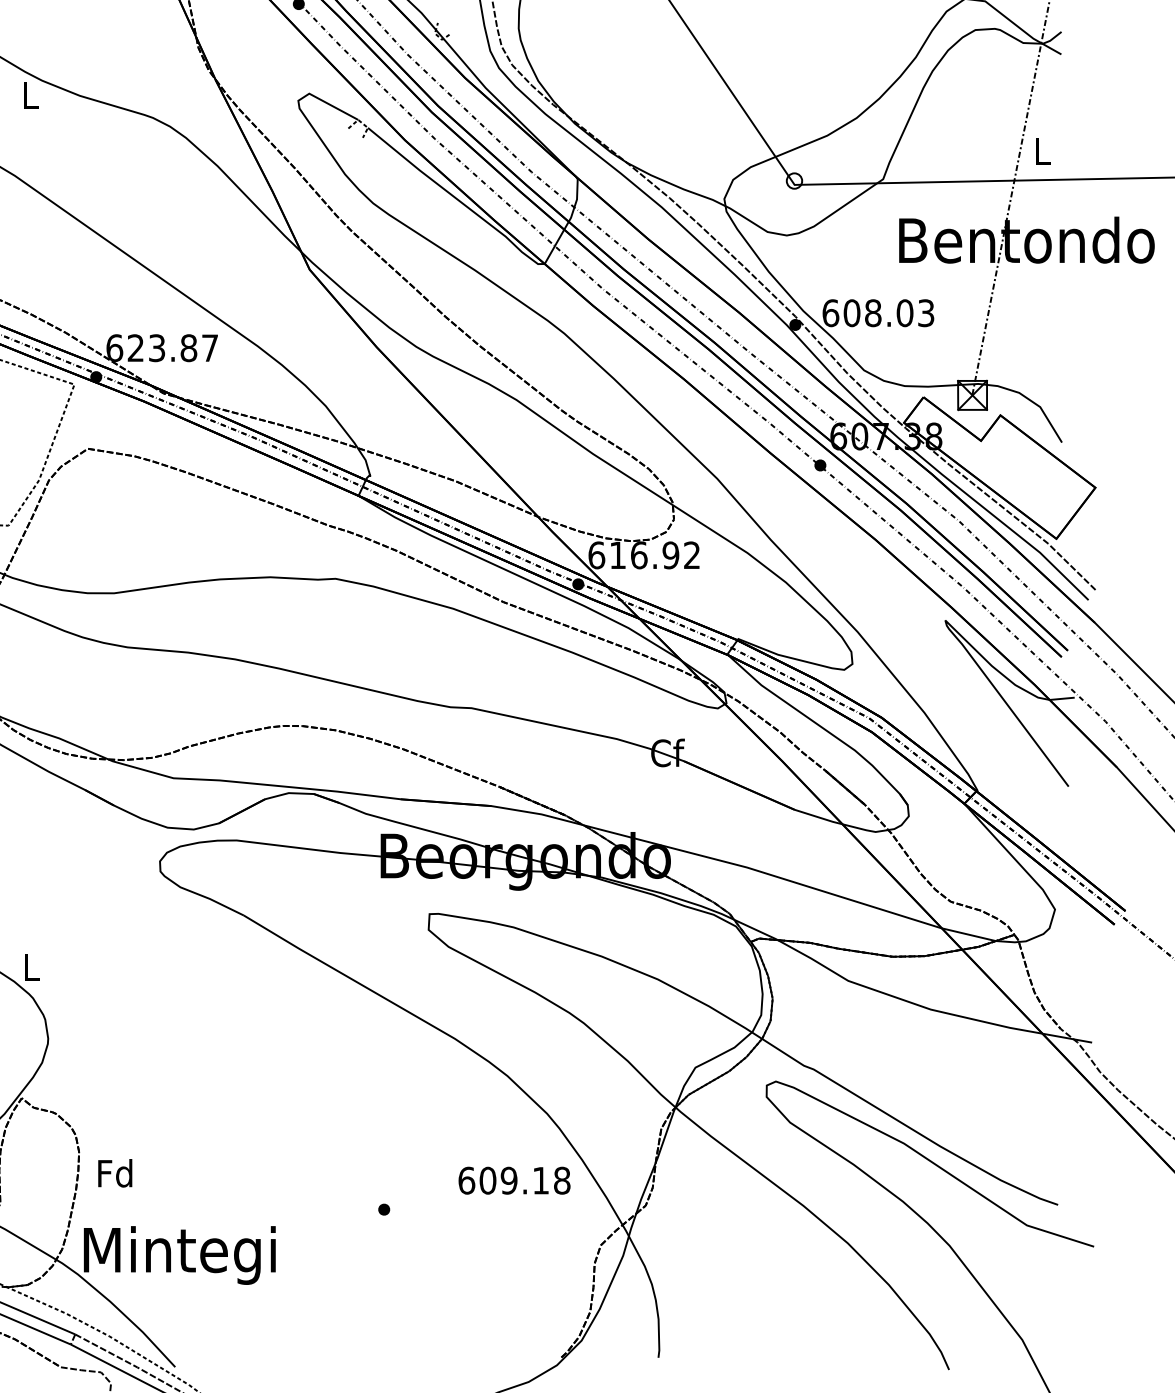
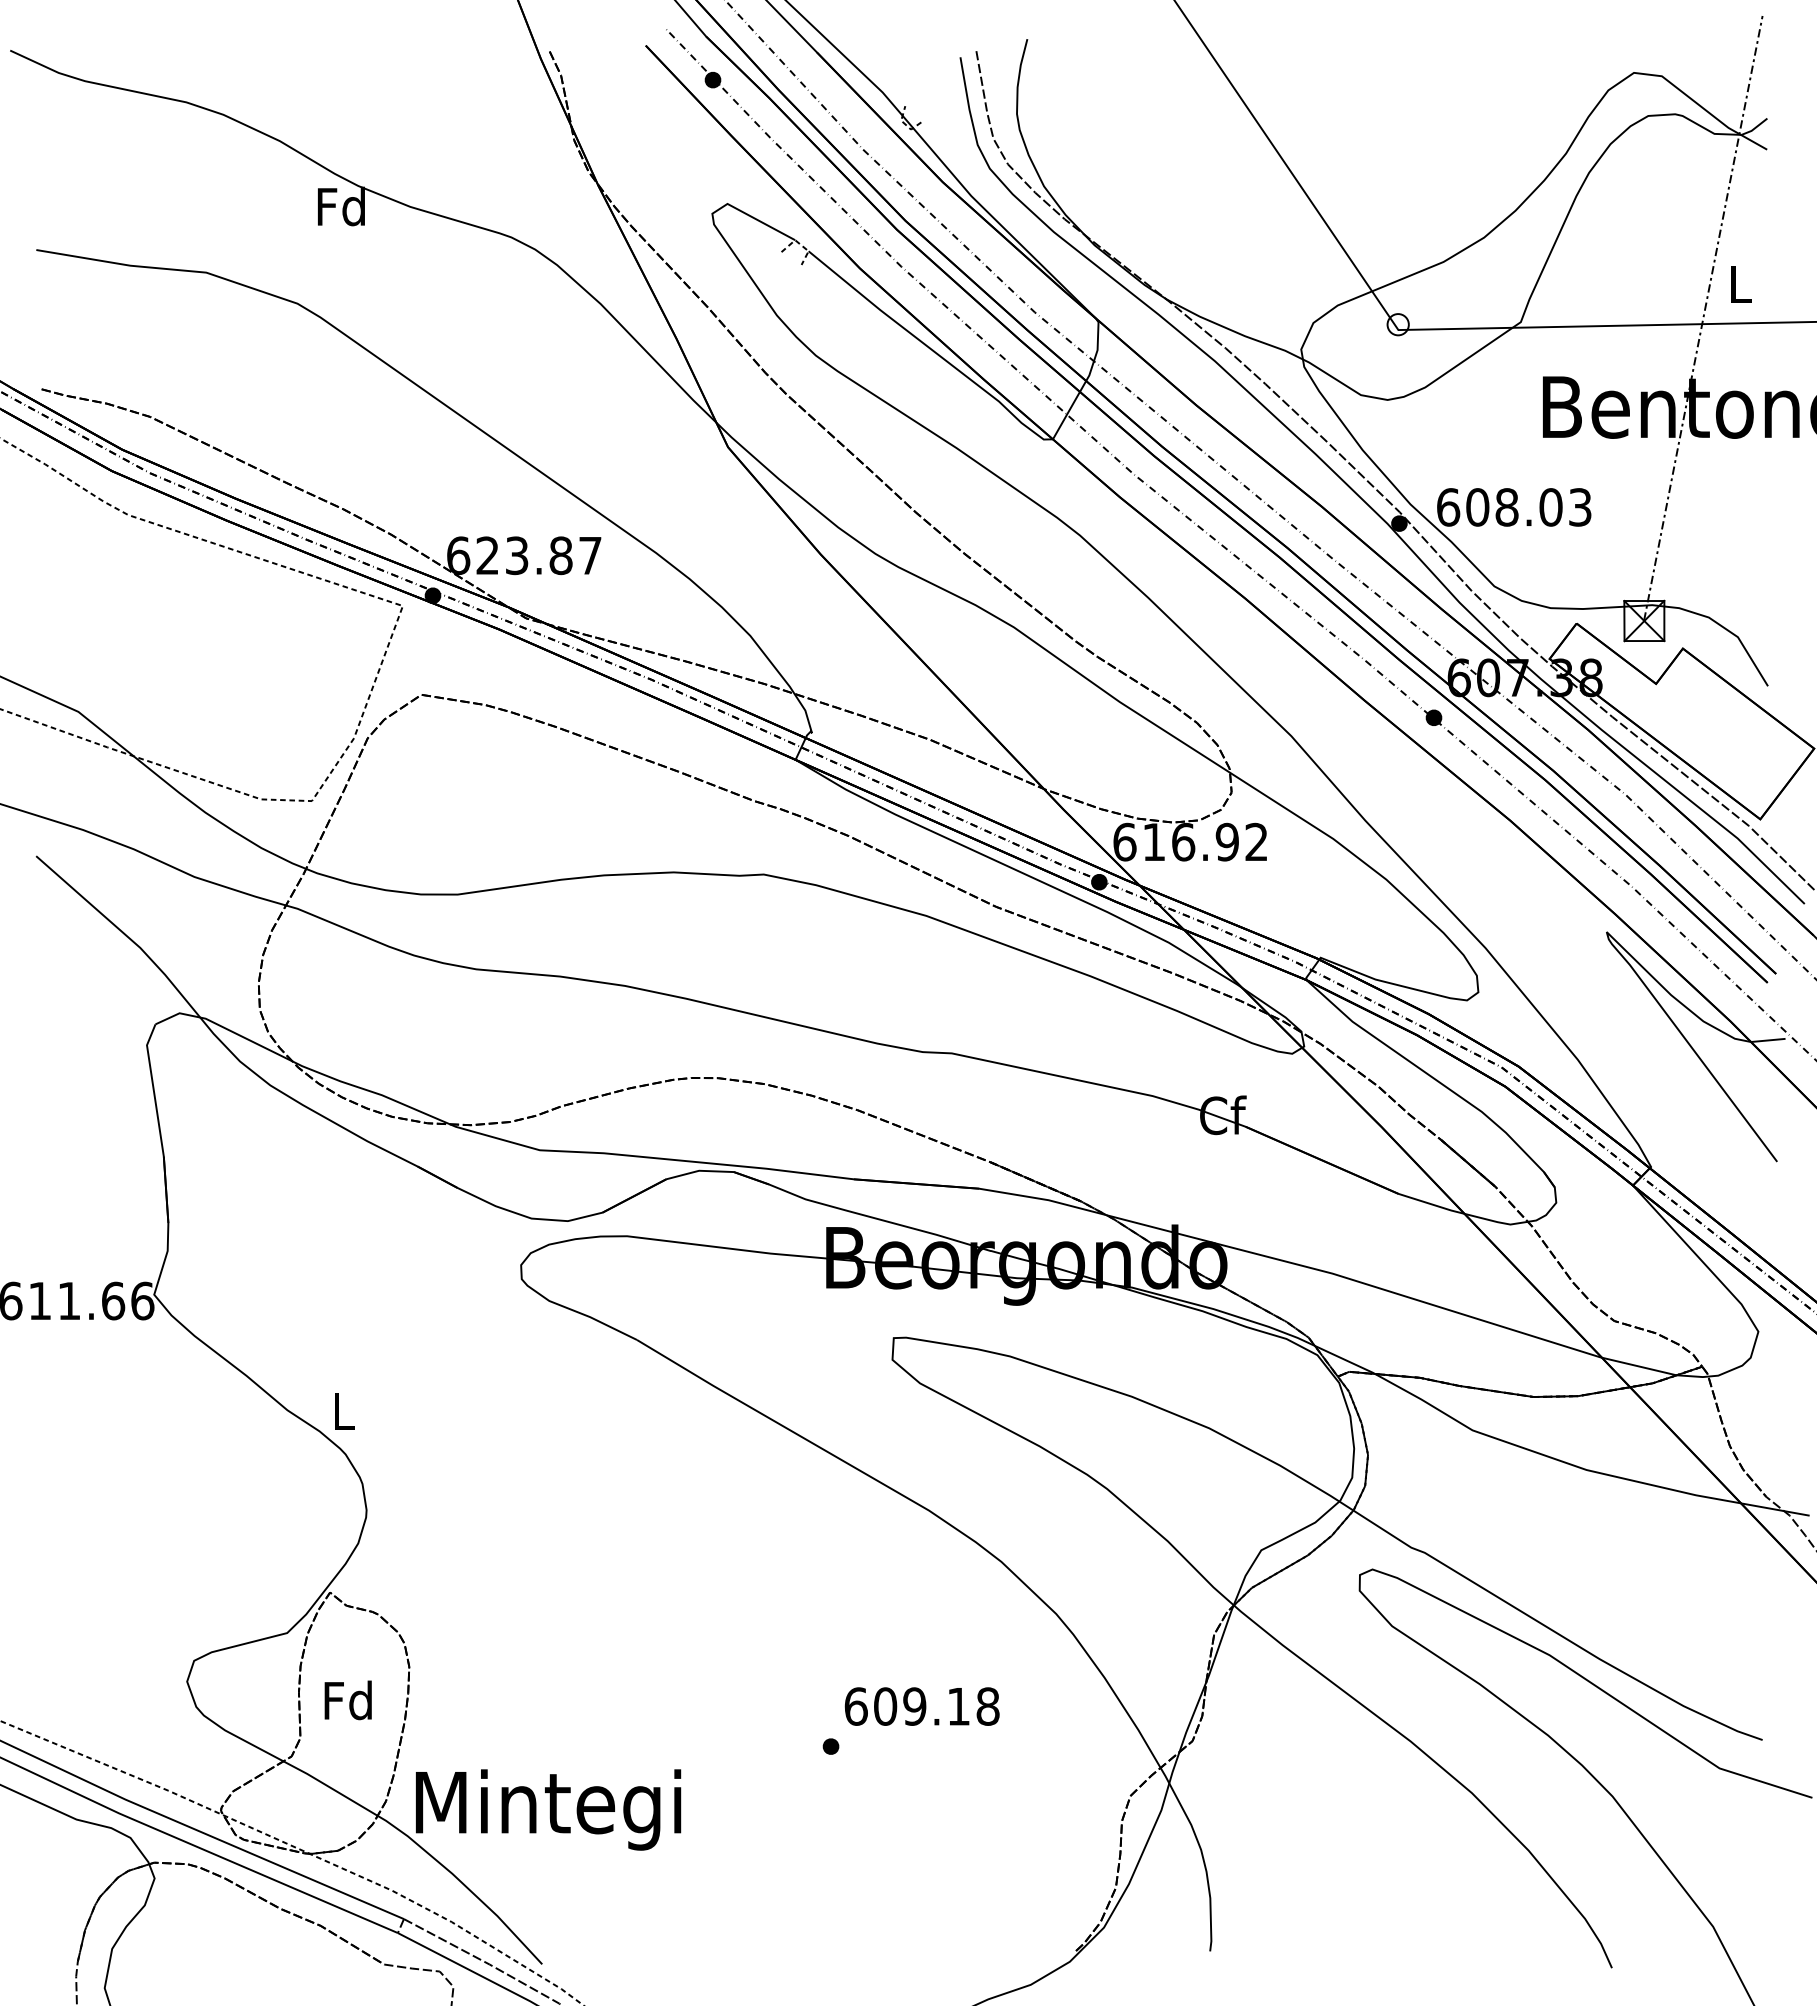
text: (29, 95) -> (340, 206), L -> Fd
text: (114, 1173) -> (347, 1700), moved
text: (514, 1180) -> (921, 1706), moved

